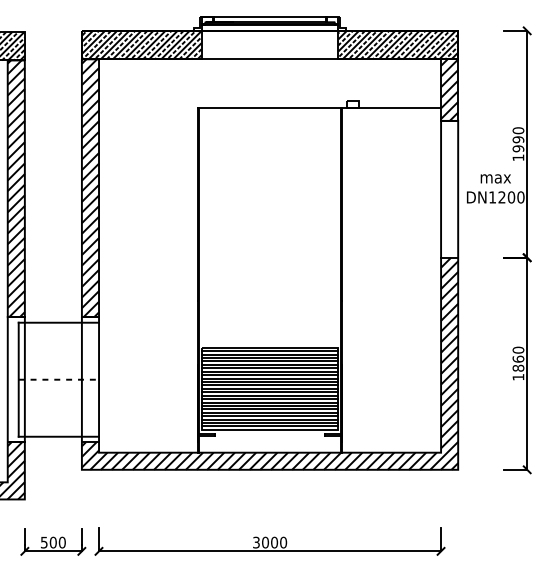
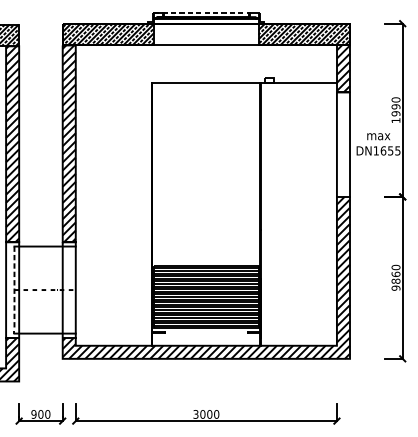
line: (264, 17) -> (202, 13), solid -> dashed
text: (511, 197) -> (390, 150), DN1200 -> DN1655
text: (518, 376) -> (396, 287), 1860 -> 9860
line: (18, 380) -> (14, 290), solid -> dashed
text: (43, 542) -> (33, 414), 500 -> 900

